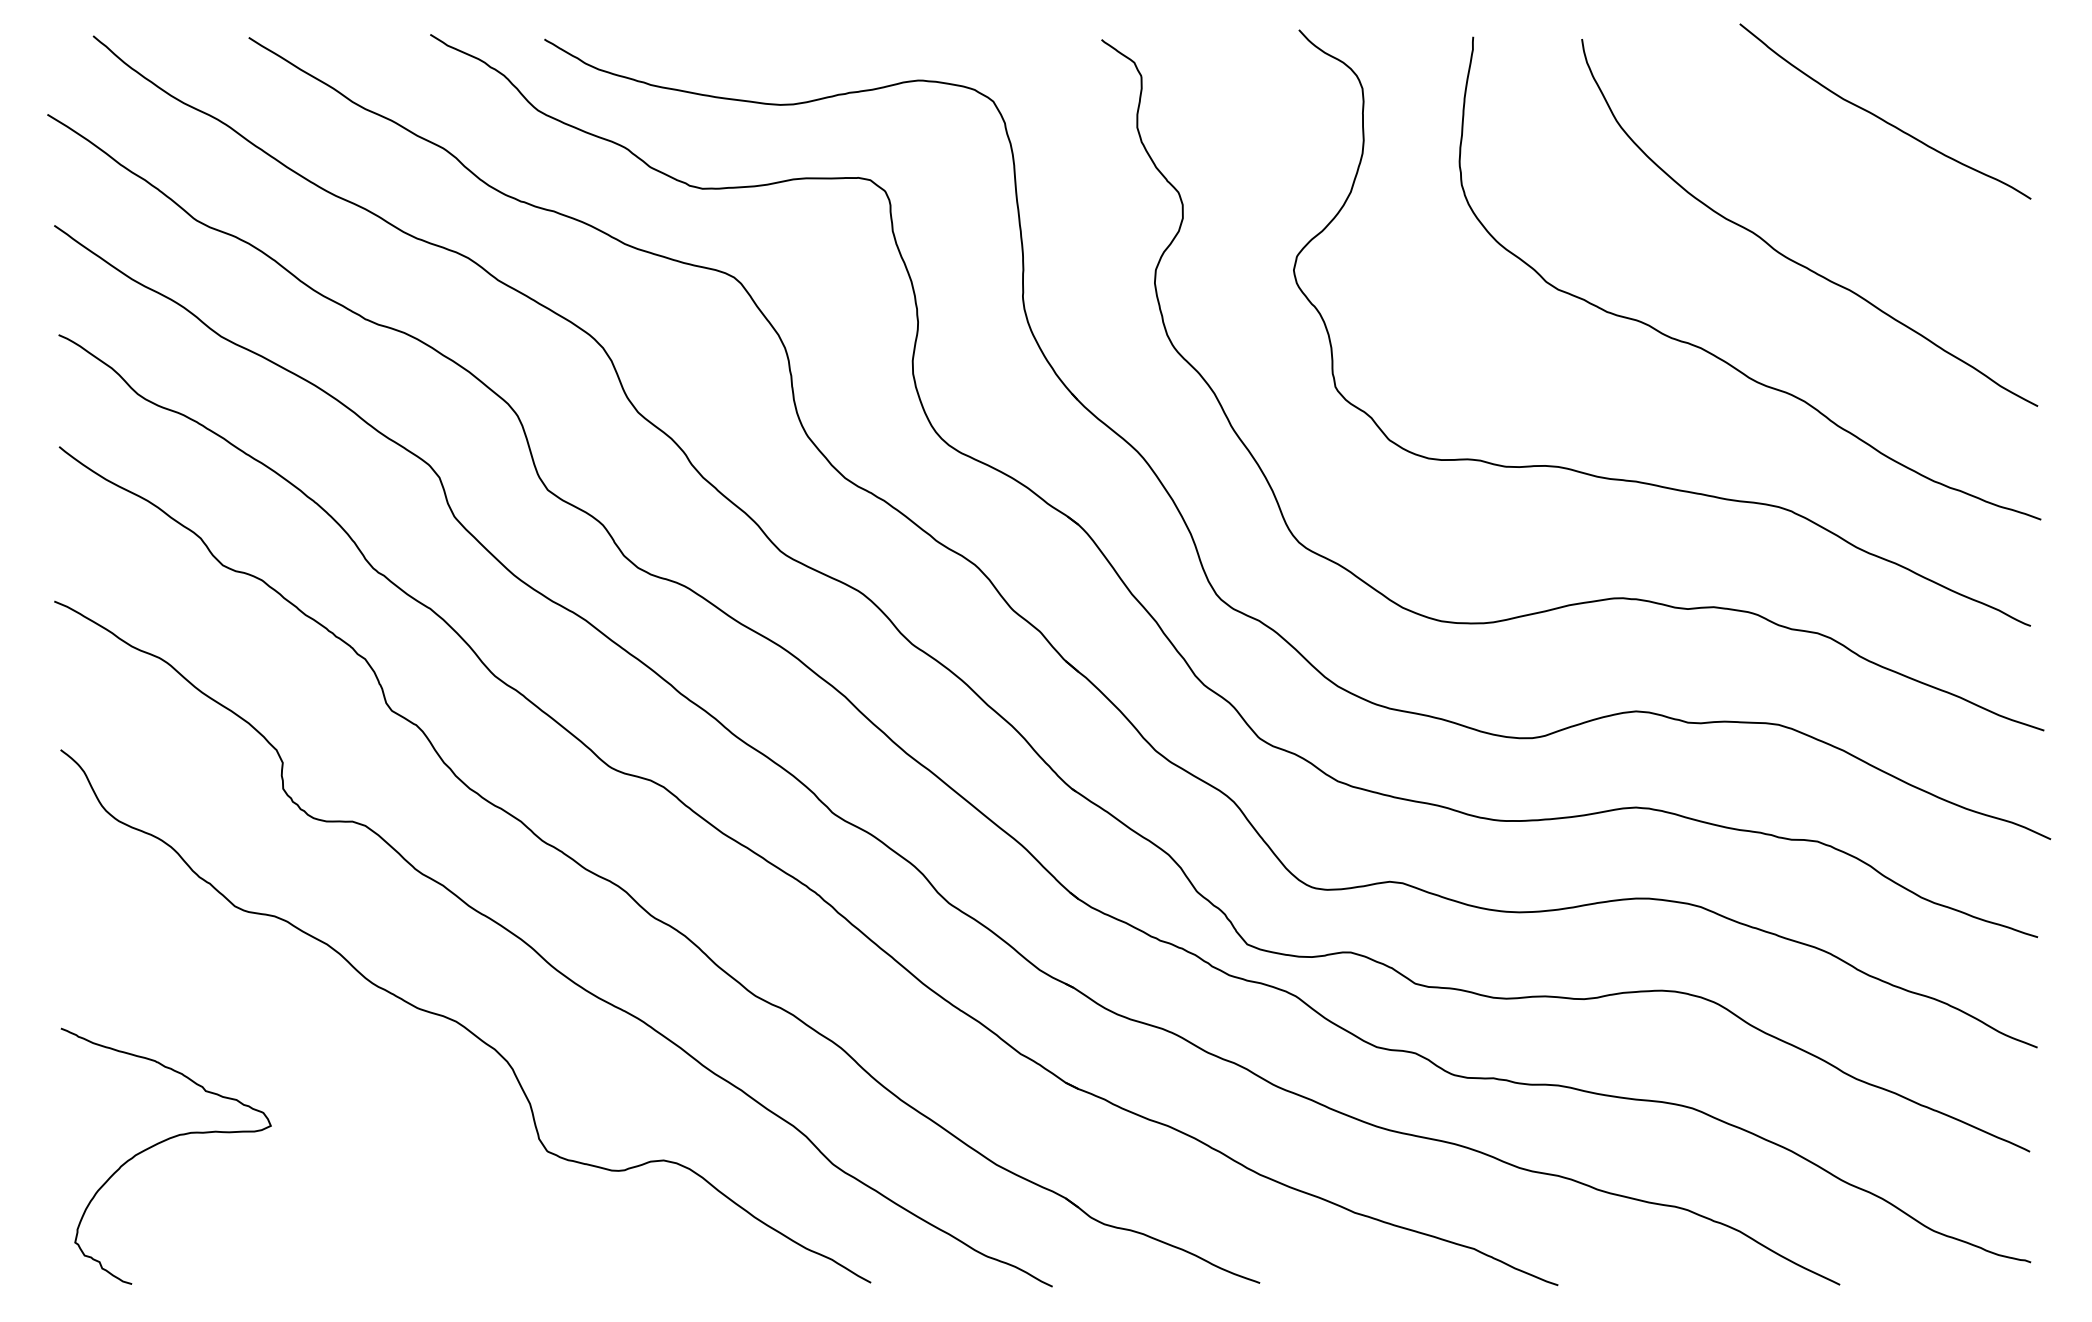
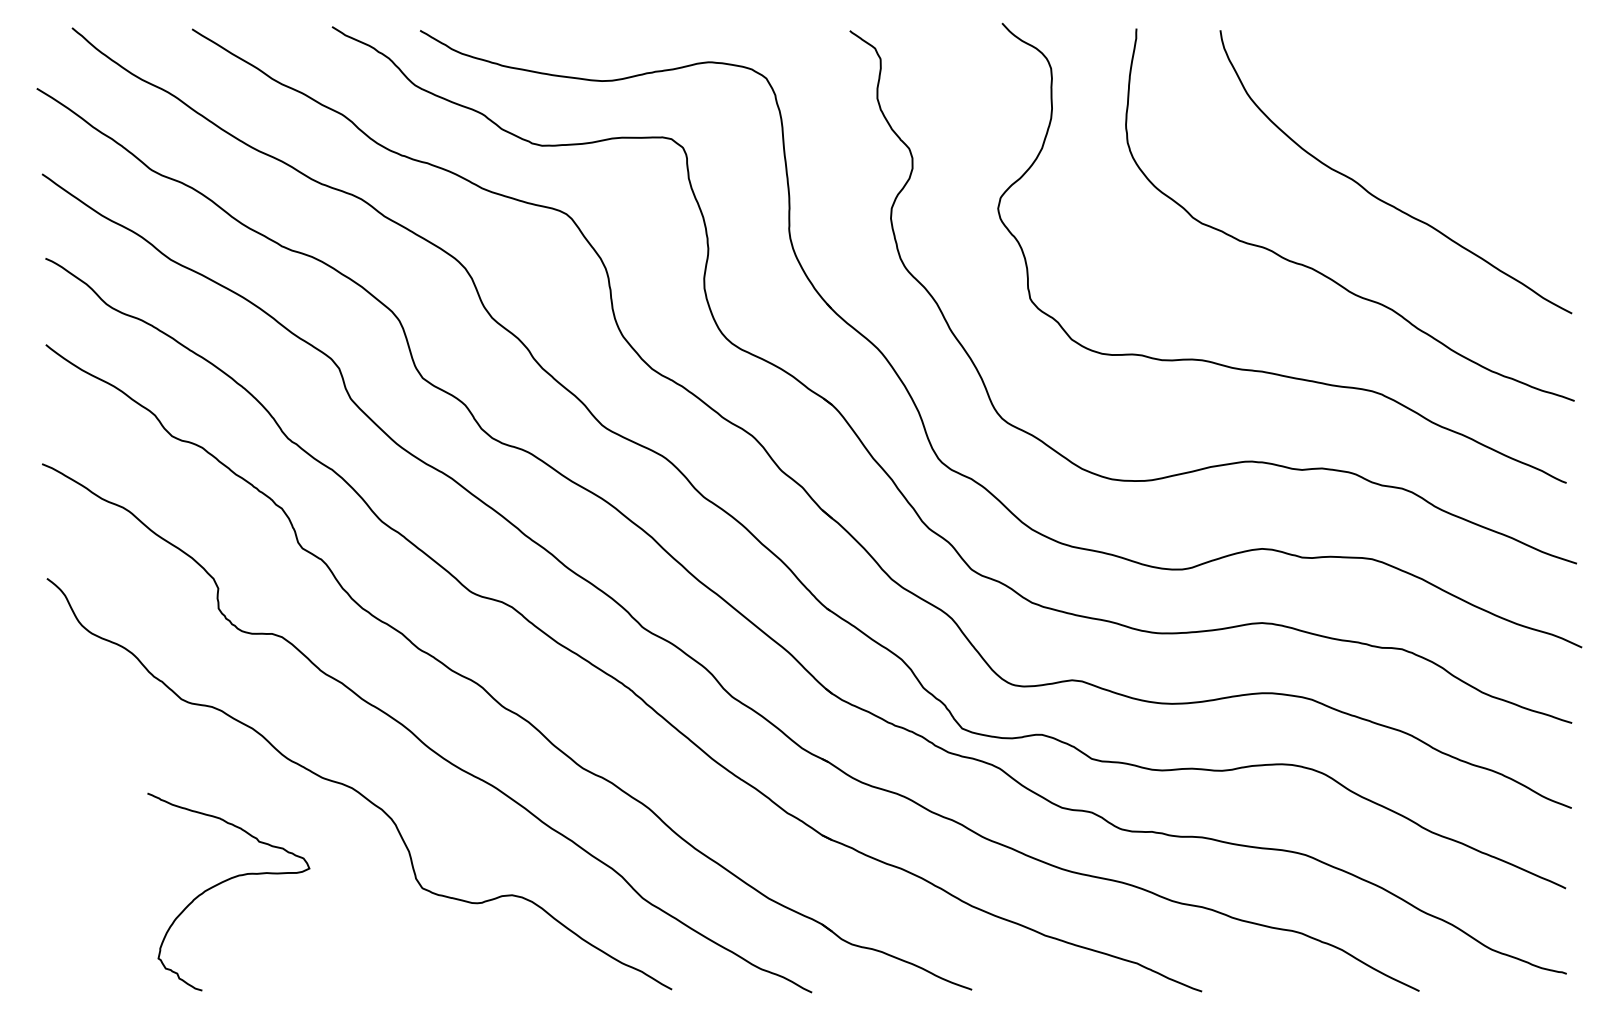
curve: (1882, 118) -> (1452, 91), removed
curve: (161, 1143) -> (225, 882), moved

